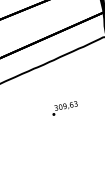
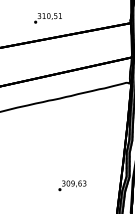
text: (64, 108) -> (72, 185), moved

